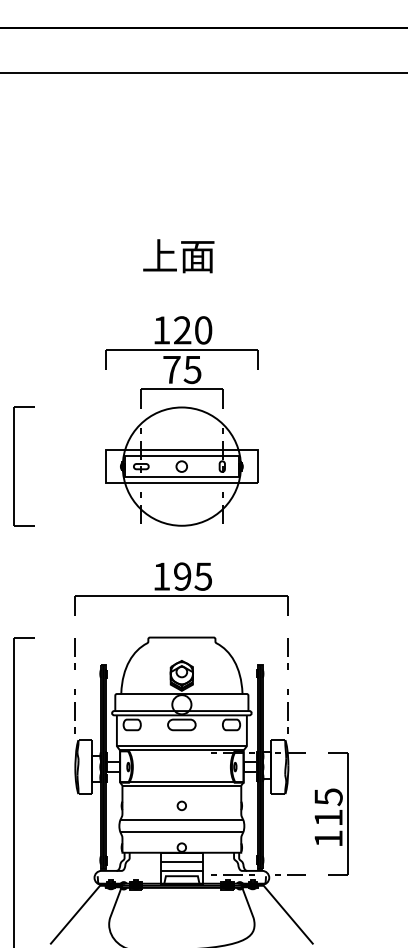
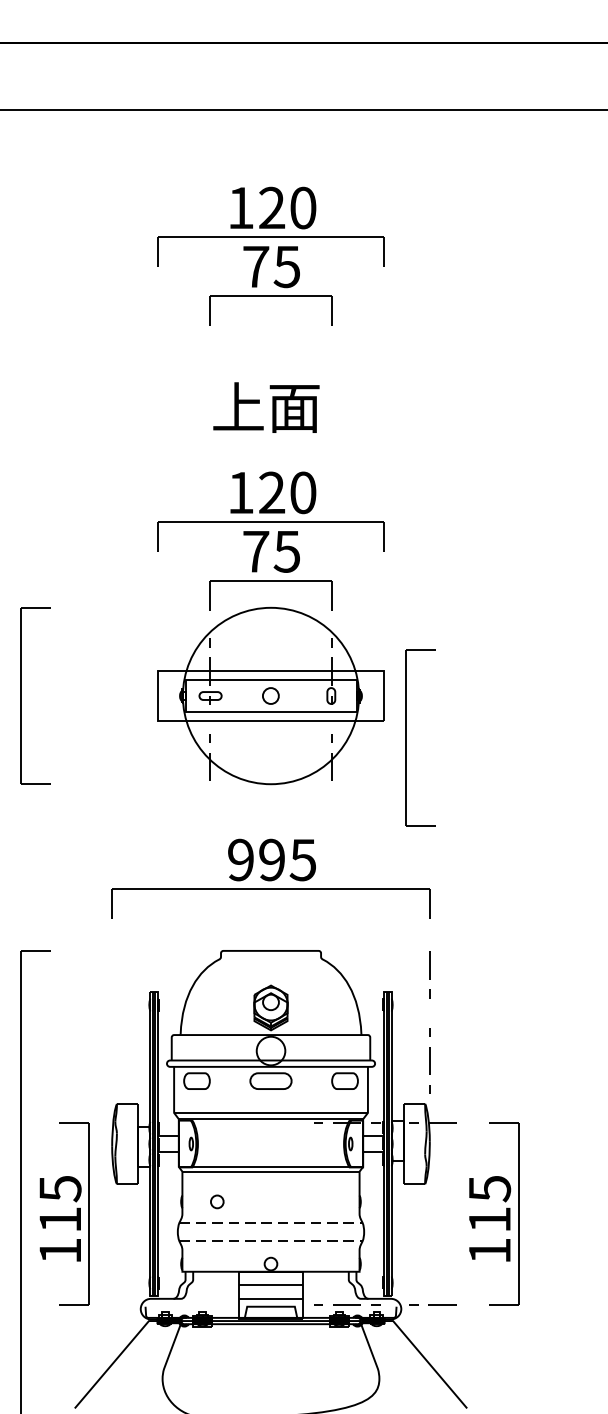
part: (181, 171) -> (270, 255), added
text: (178, 256) -> (265, 408), moved
part: (272, 494) -> (406, 737), added
text: (161, 576) -> (240, 859), 195 -> 995
line: (74, 689) -> (110, 1028), removed
part: (181, 805) -> (216, 1201), moved
part: (43, 813) -> (64, 1213), added
line: (182, 819) -> (271, 1222), solid -> dashed
line: (182, 832) -> (271, 1241), solid -> dashed

